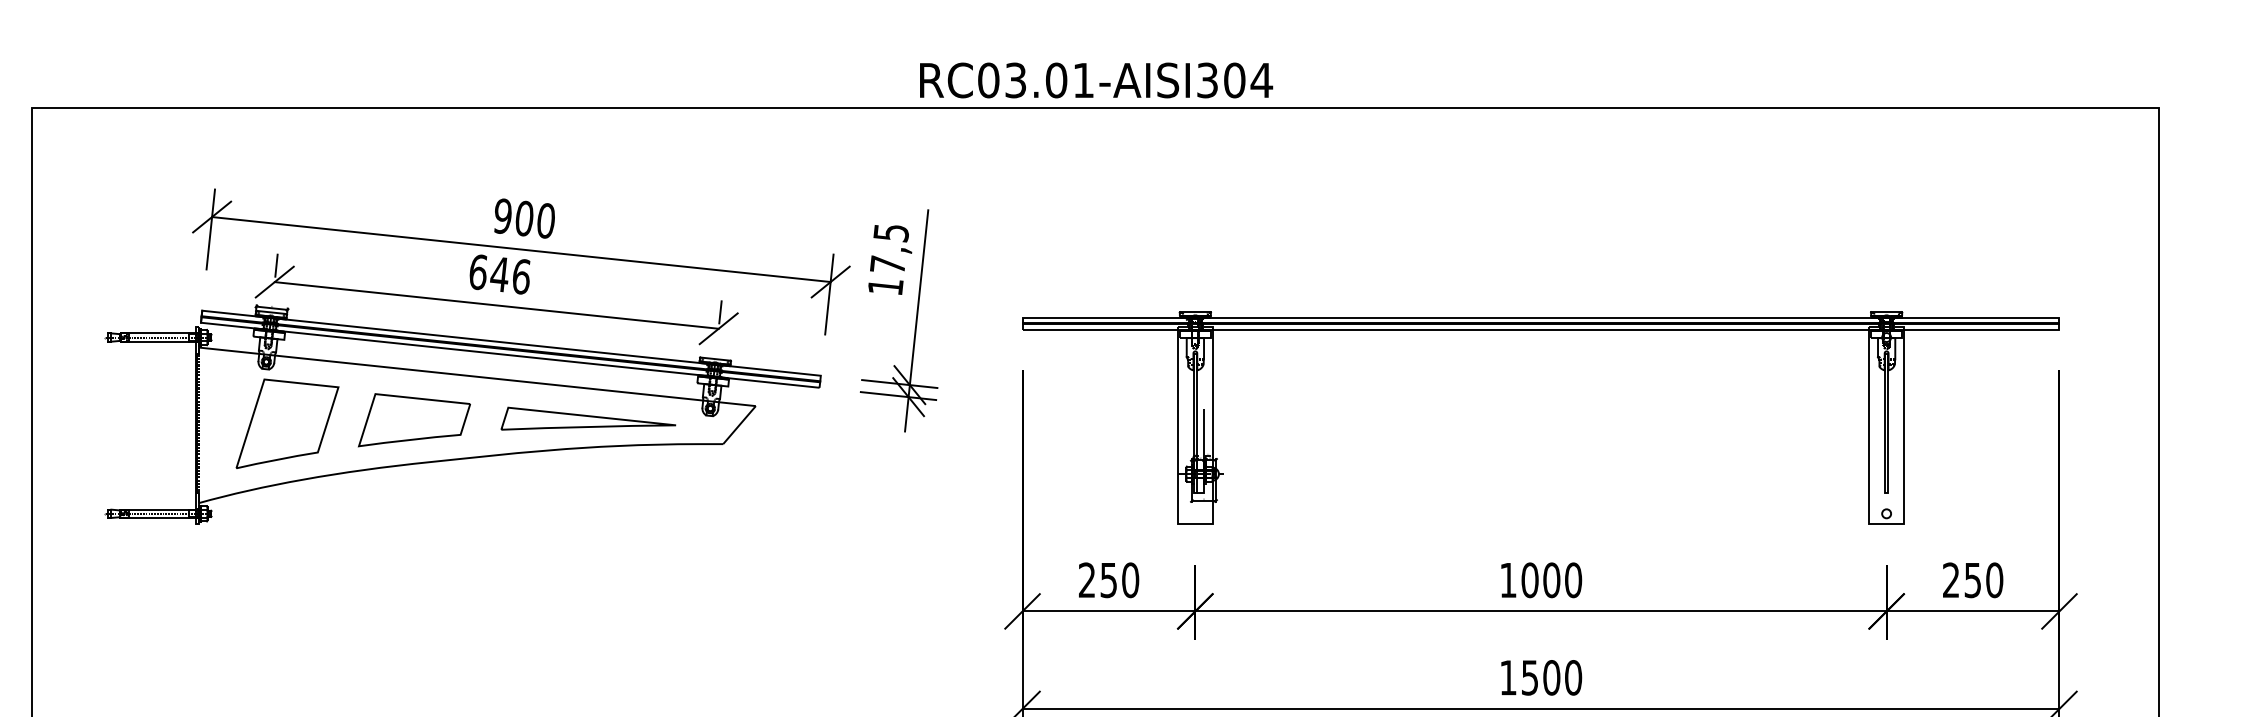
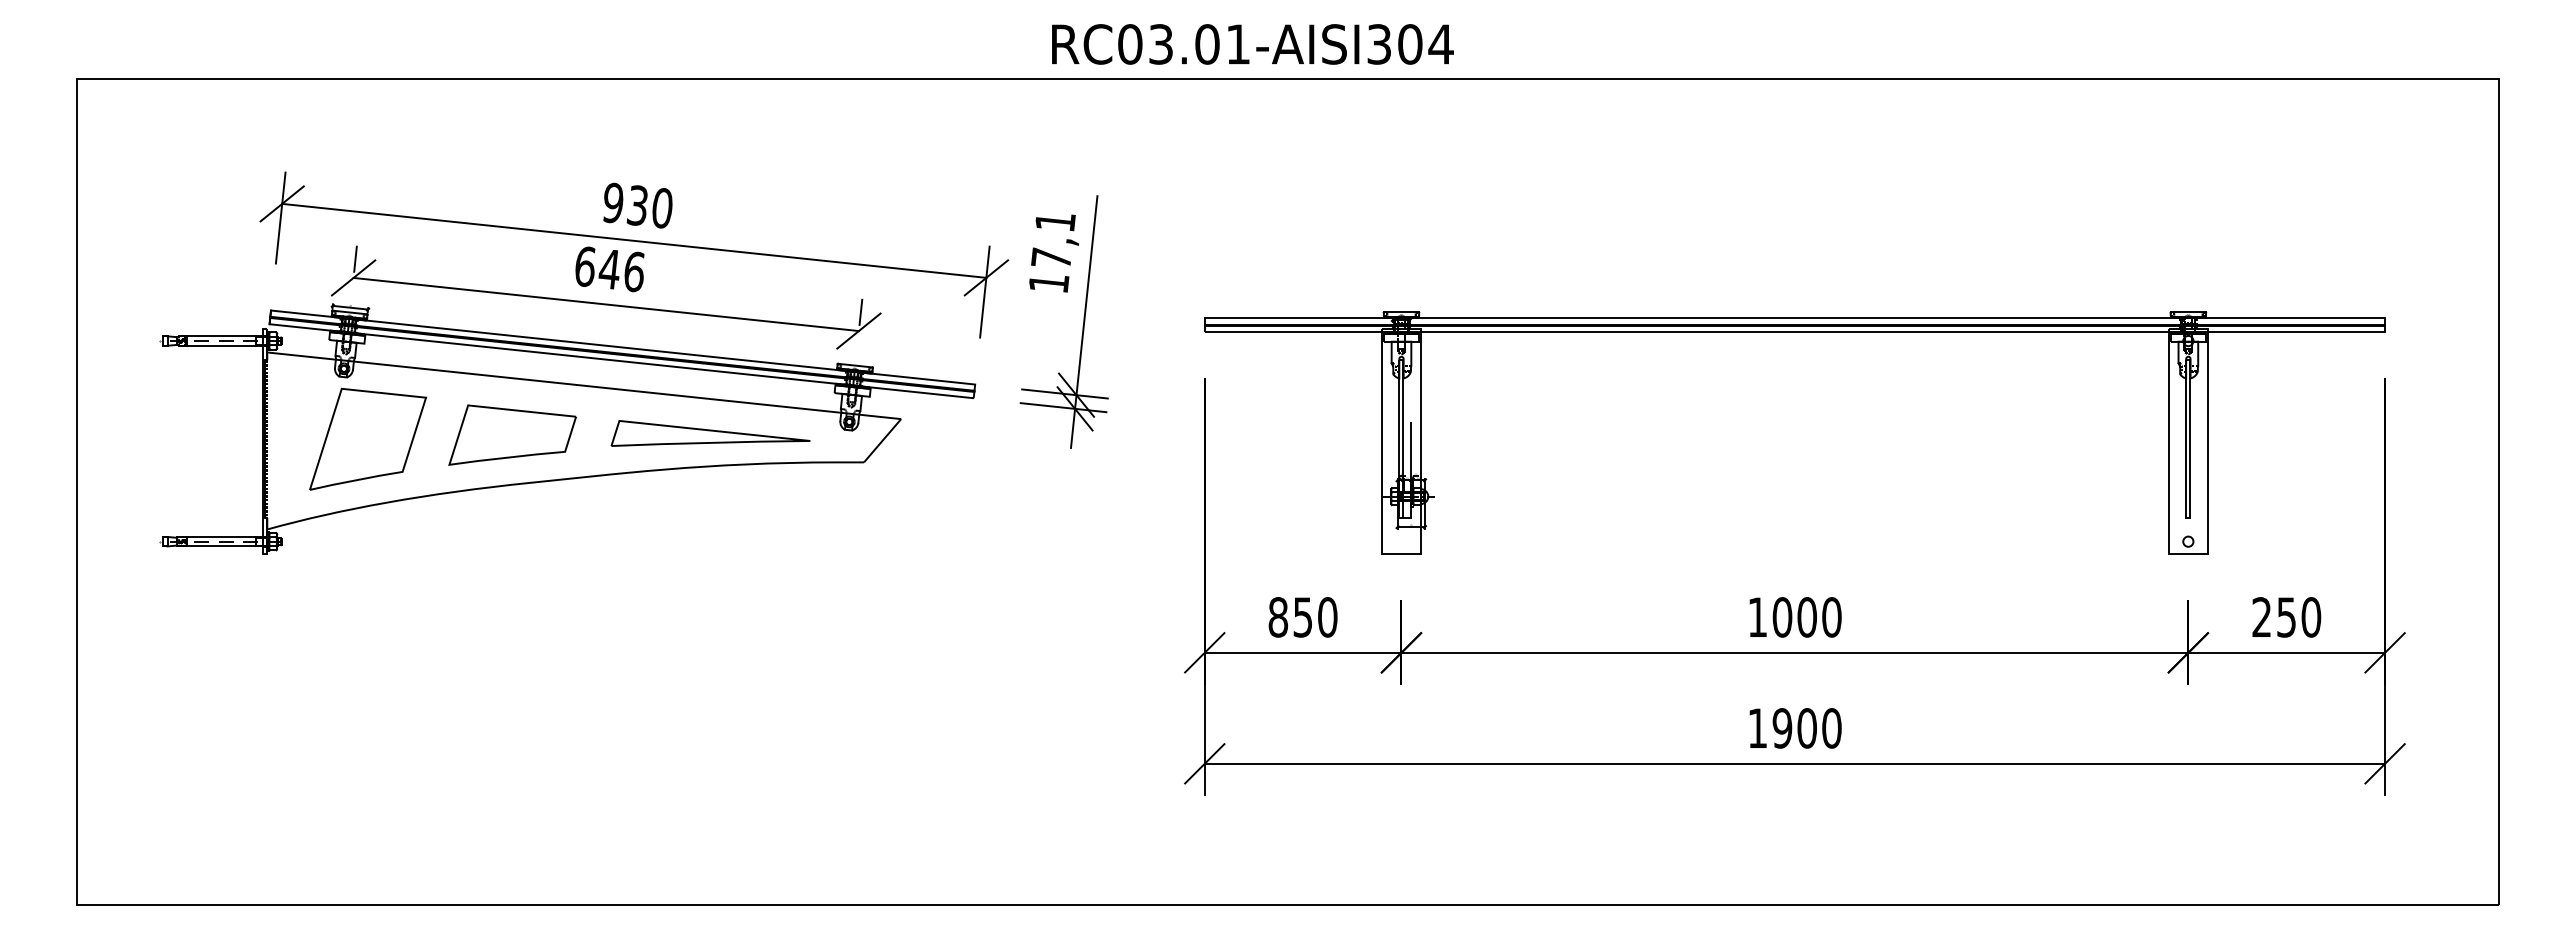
text: (1096, 80) -> (1252, 44), moved
text: (523, 218) -> (636, 205), 900 -> 930
text: (891, 233) -> (1055, 222), 17,5 -> 17,1
text: (1087, 580) -> (1278, 617), 250 -> 850
text: (1530, 677) -> (1782, 728), 1500 -> 1900

